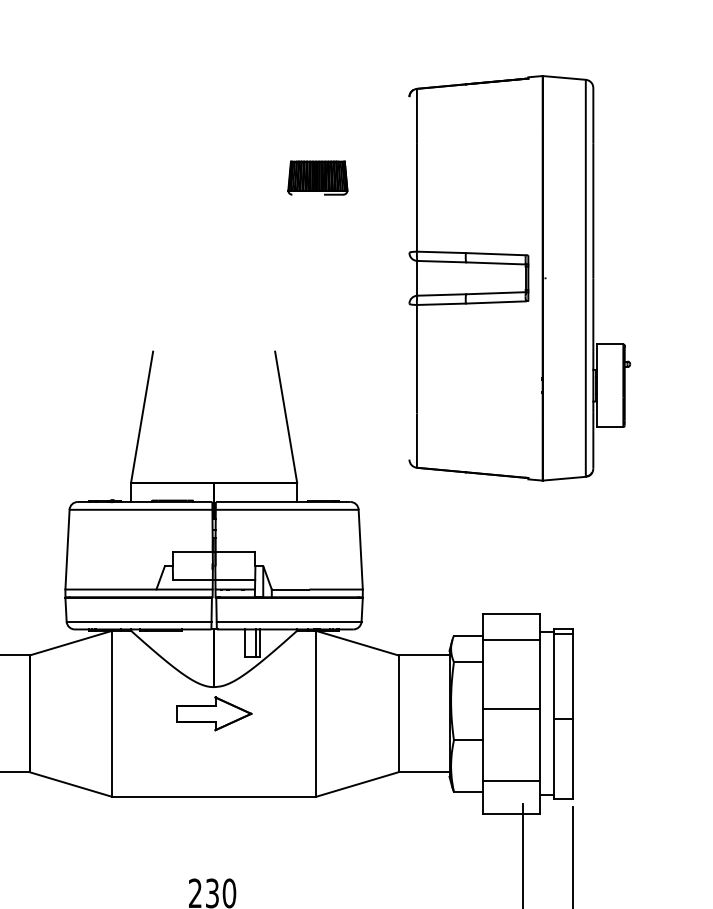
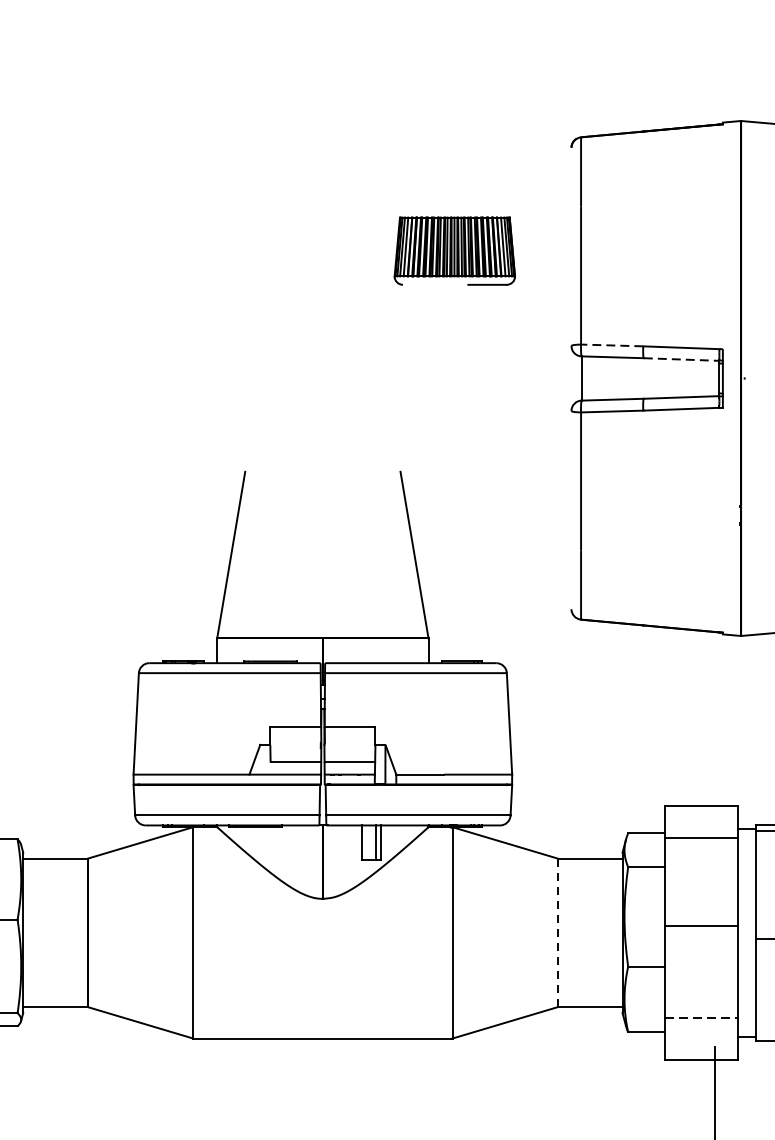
part: (317, 177) -> (454, 250), size x1.6
line: (440, 252) -> (611, 345), solid -> dashed
line: (495, 263) -> (681, 359), solid -> dashed
part: (214, 713) -> (323, 932), removed
line: (398, 714) -> (557, 933), solid -> dashed
line: (511, 780) -> (701, 1017), solid -> dashed

